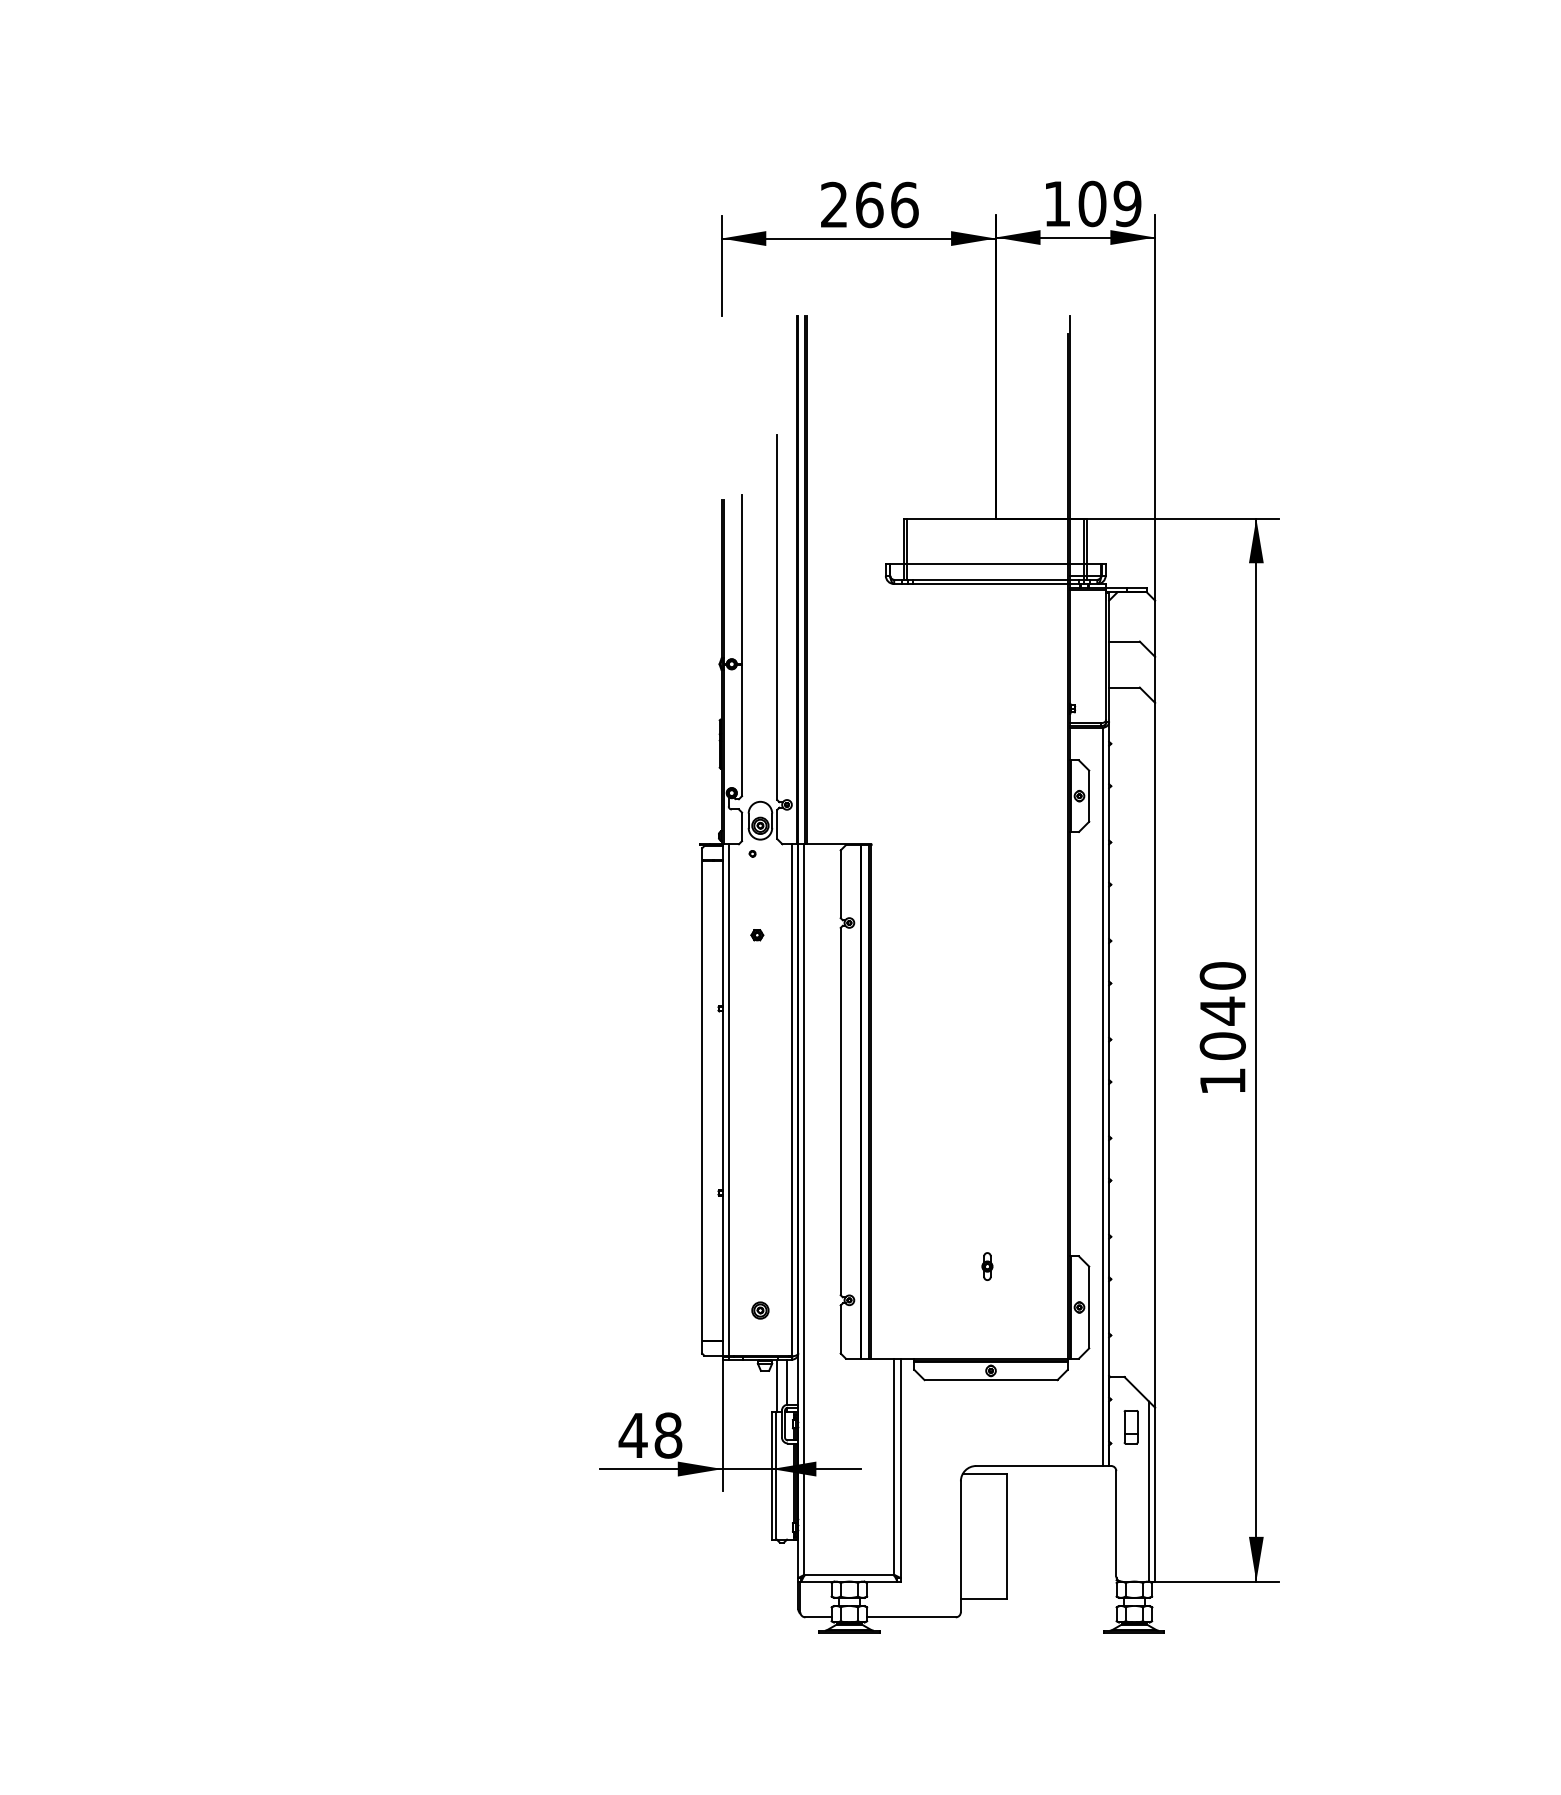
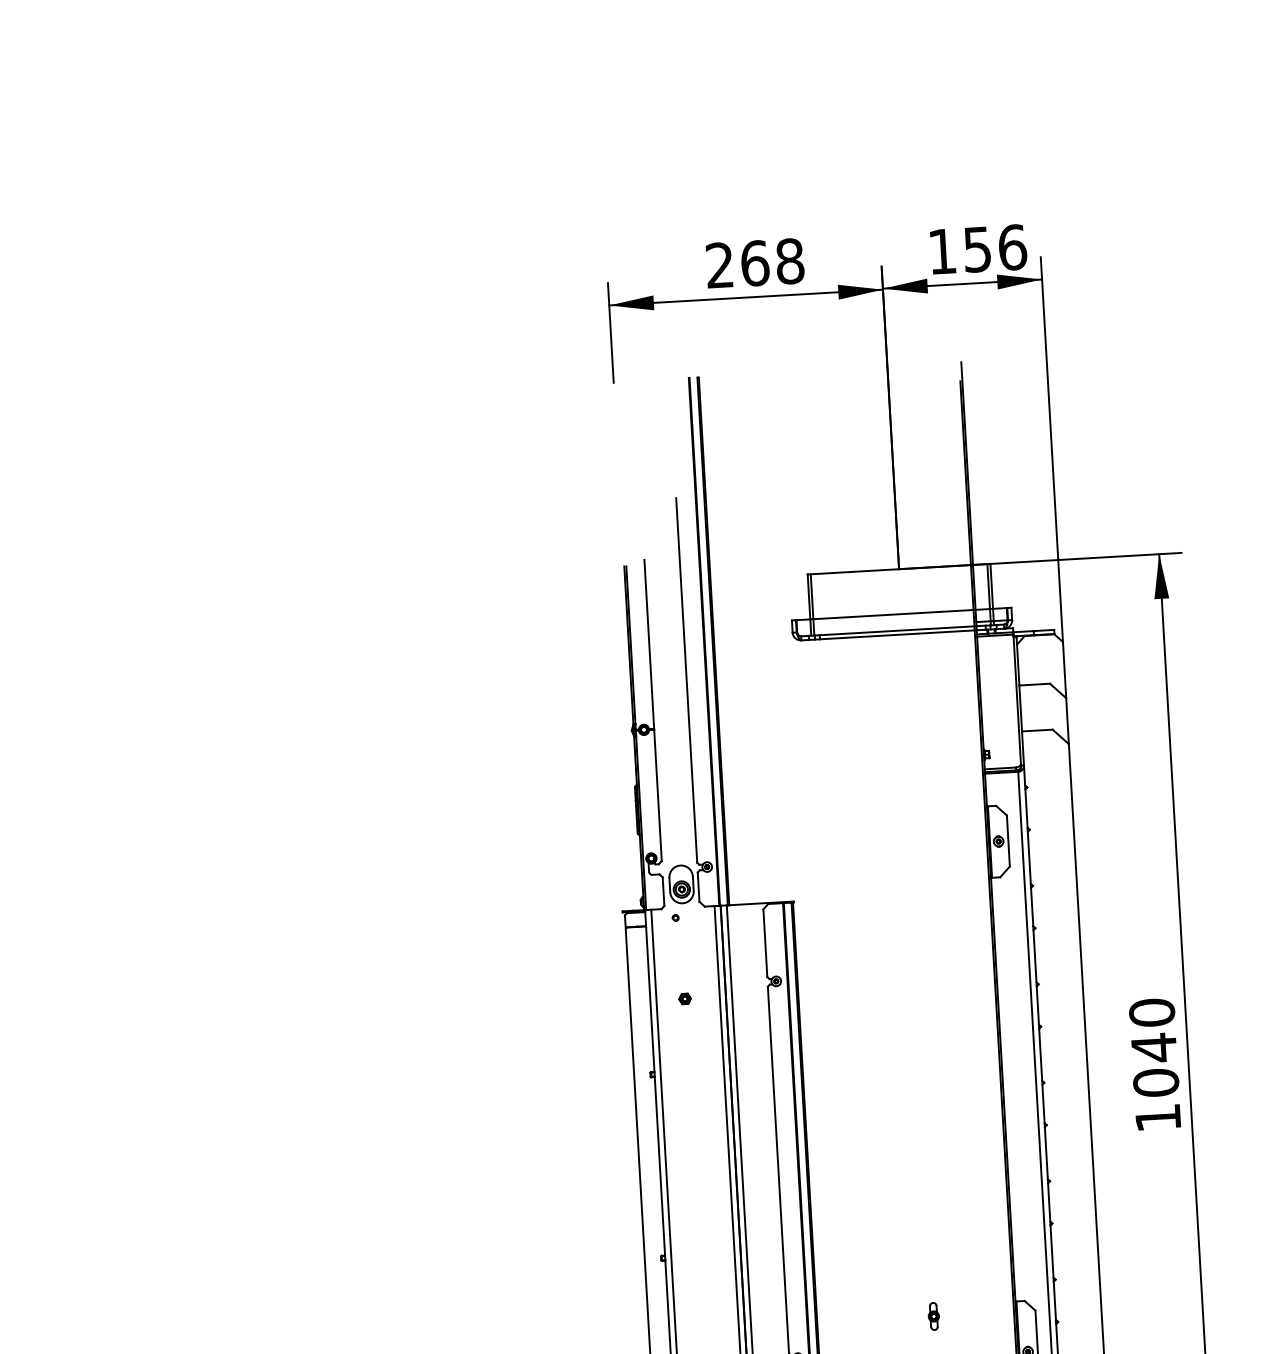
text: (1109, 203) -> (994, 248), 109 -> 156
text: (904, 204) -> (789, 260), 266 -> 268

